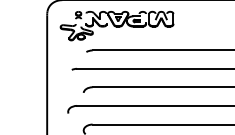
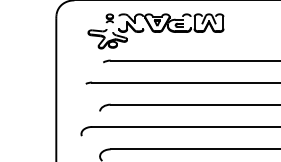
part: (116, 26) -> (155, 31), moved

